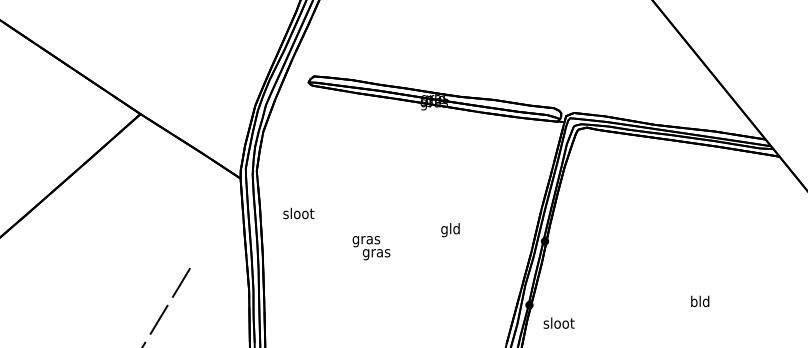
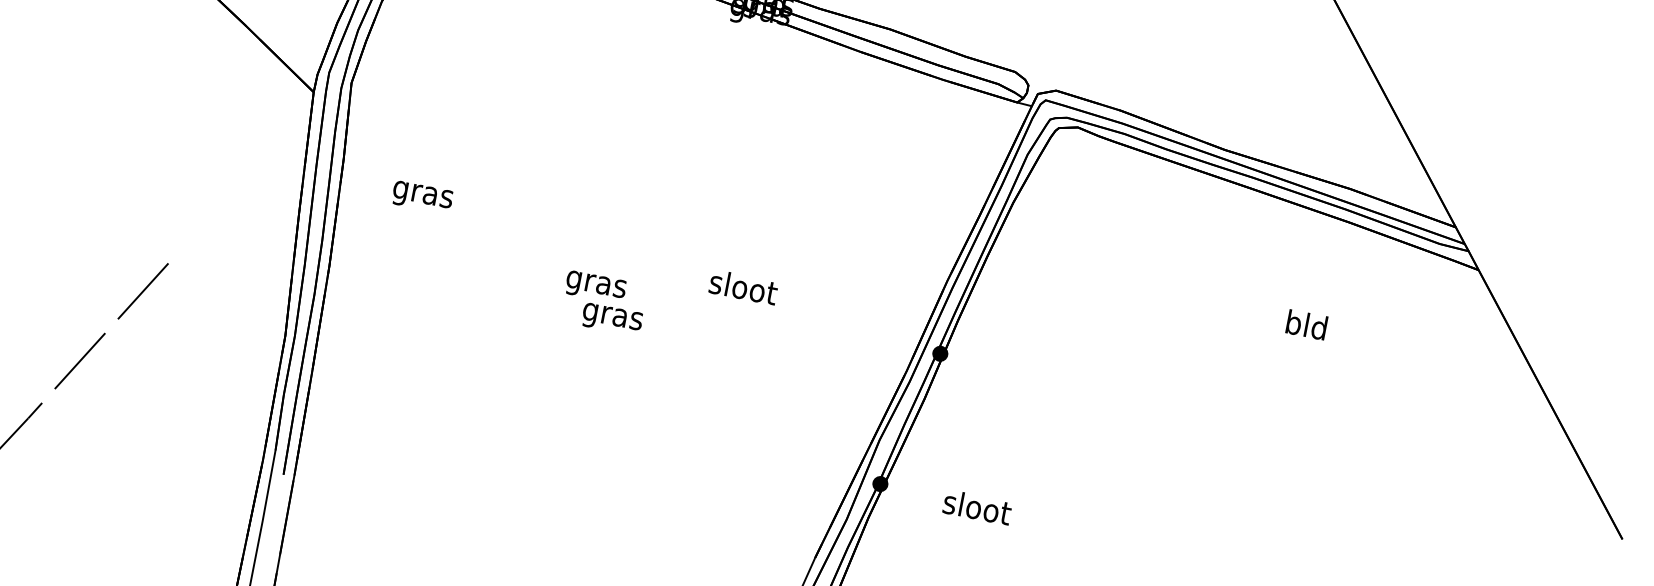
text: (298, 214) -> (422, 193), sloot -> gras
text: (450, 230) -> (742, 291), gld -> sloot
text: (371, 248) -> (603, 304), moved
text: (700, 301) -> (1307, 325), moved
text: (558, 322) -> (976, 505), moved

